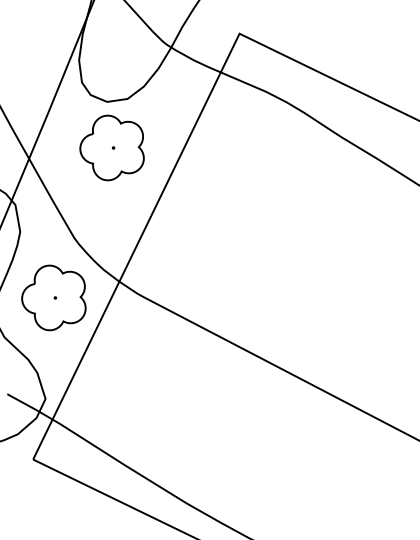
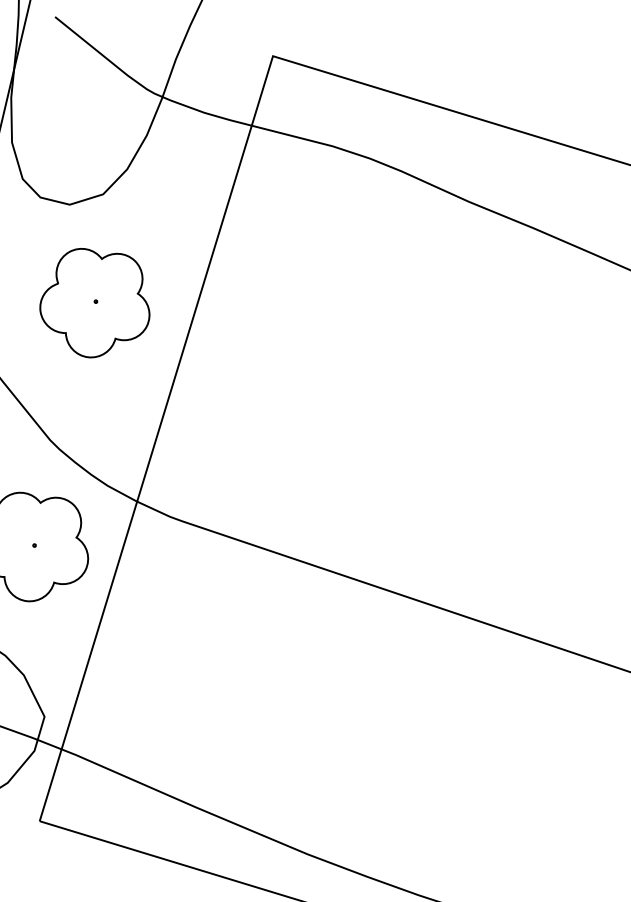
part: (111, 147) -> (92, 301), moved

